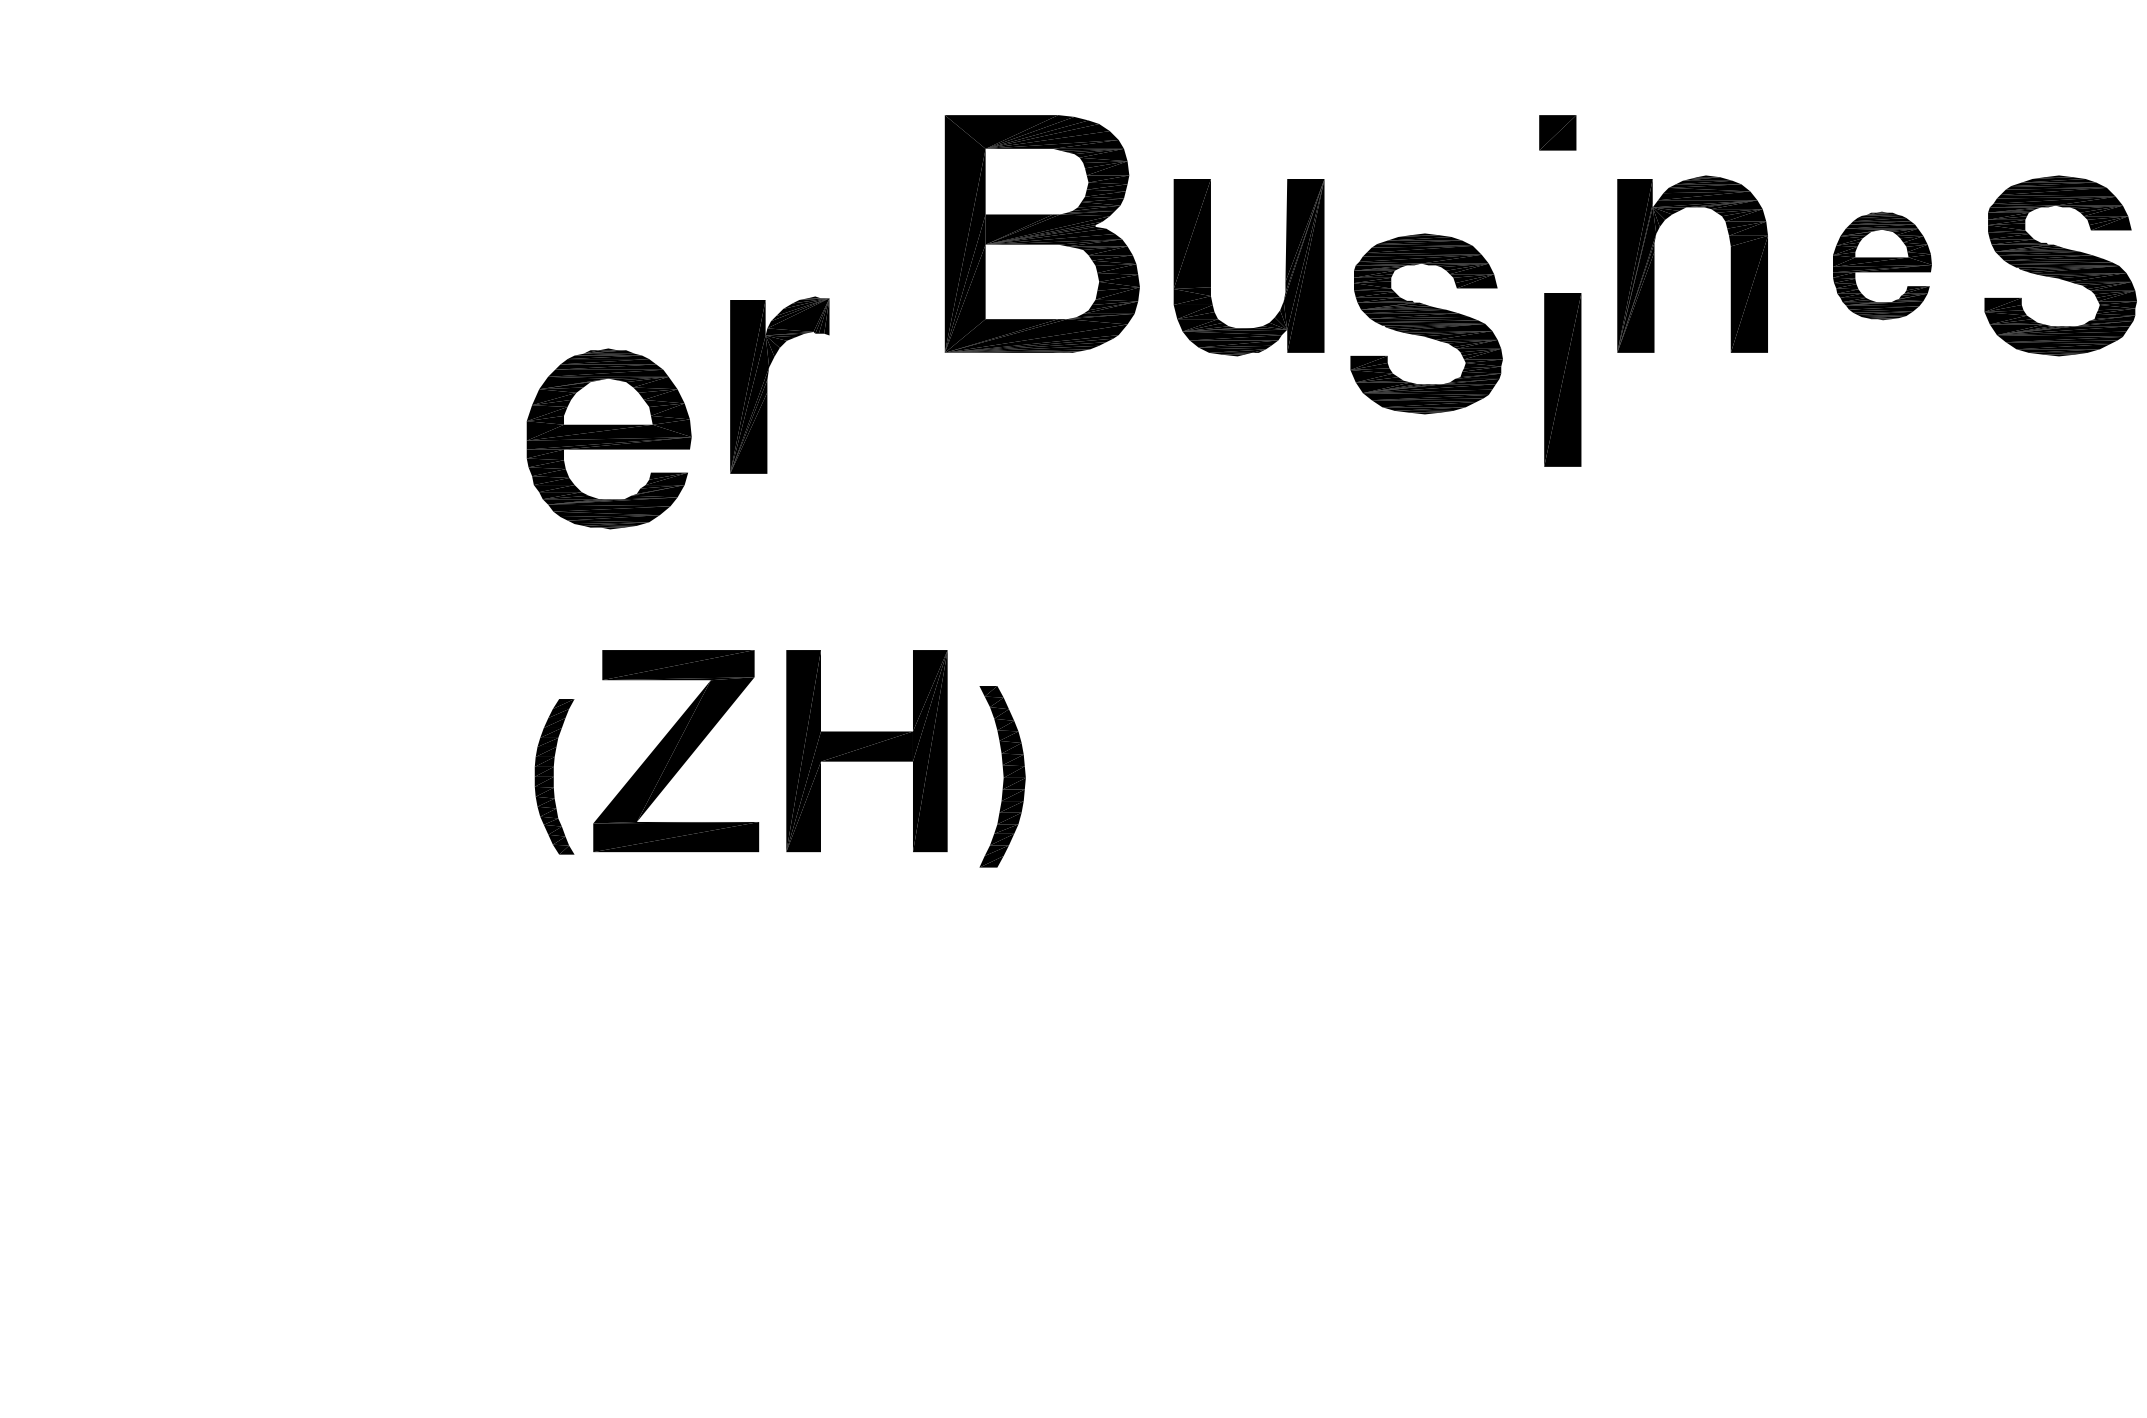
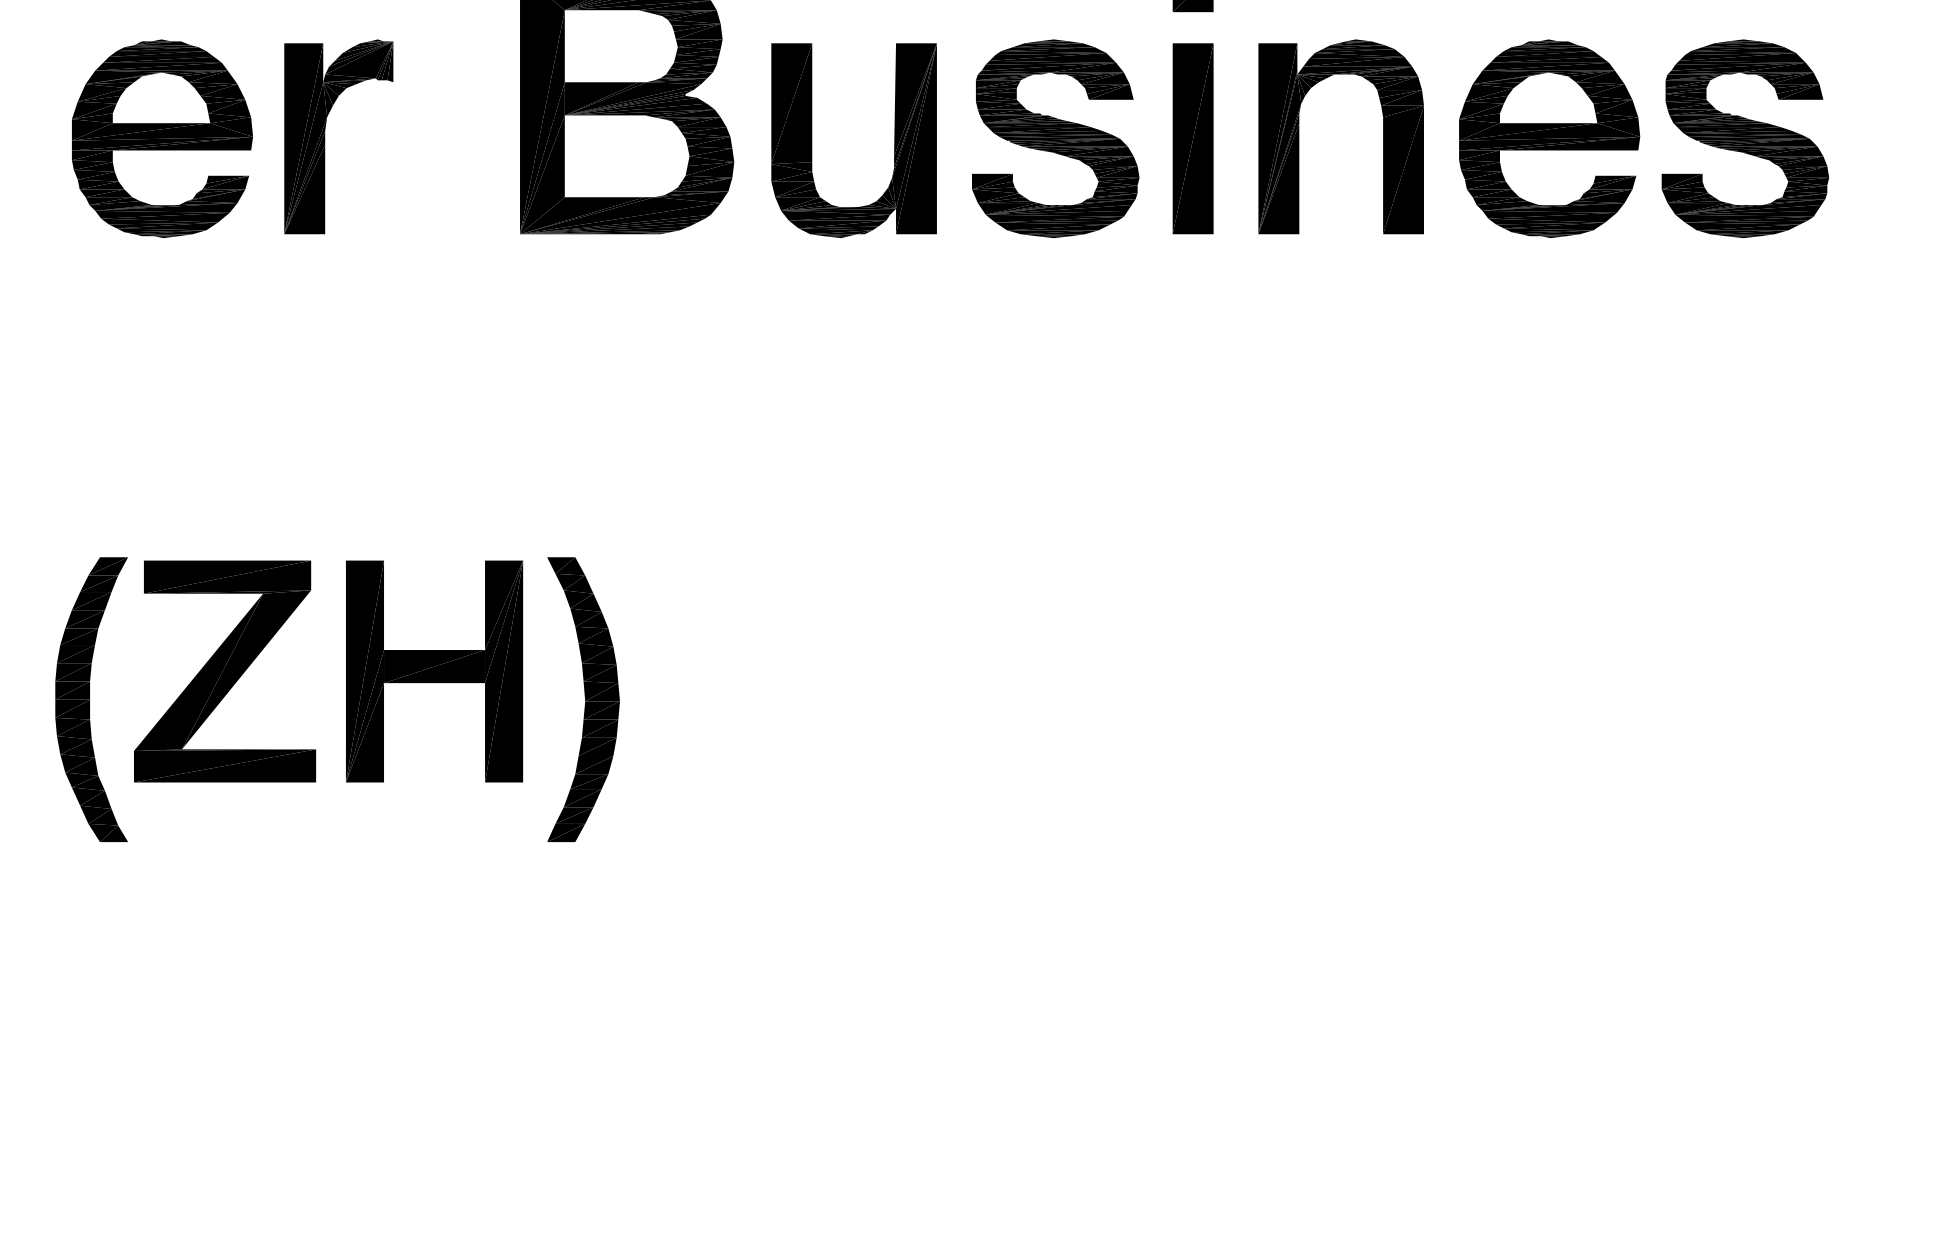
part: (1882, 265) -> (1549, 138), size x1.67
part: (1426, 323) -> (1055, 138), moved
part: (1562, 379) -> (1192, 138), moved
part: (767, 384) -> (325, 136), moved
part: (608, 438) -> (161, 138), moved
part: (554, 776) -> (91, 699), size x1.67
part: (1002, 776) -> (583, 699), size x1.43

